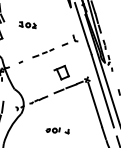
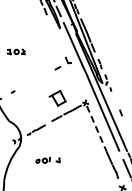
part: (43, 52) -> (35, 79), removed
line: (94, 104) -> (96, 128), solid -> dashed
part: (57, 129) -> (47, 159), moved

